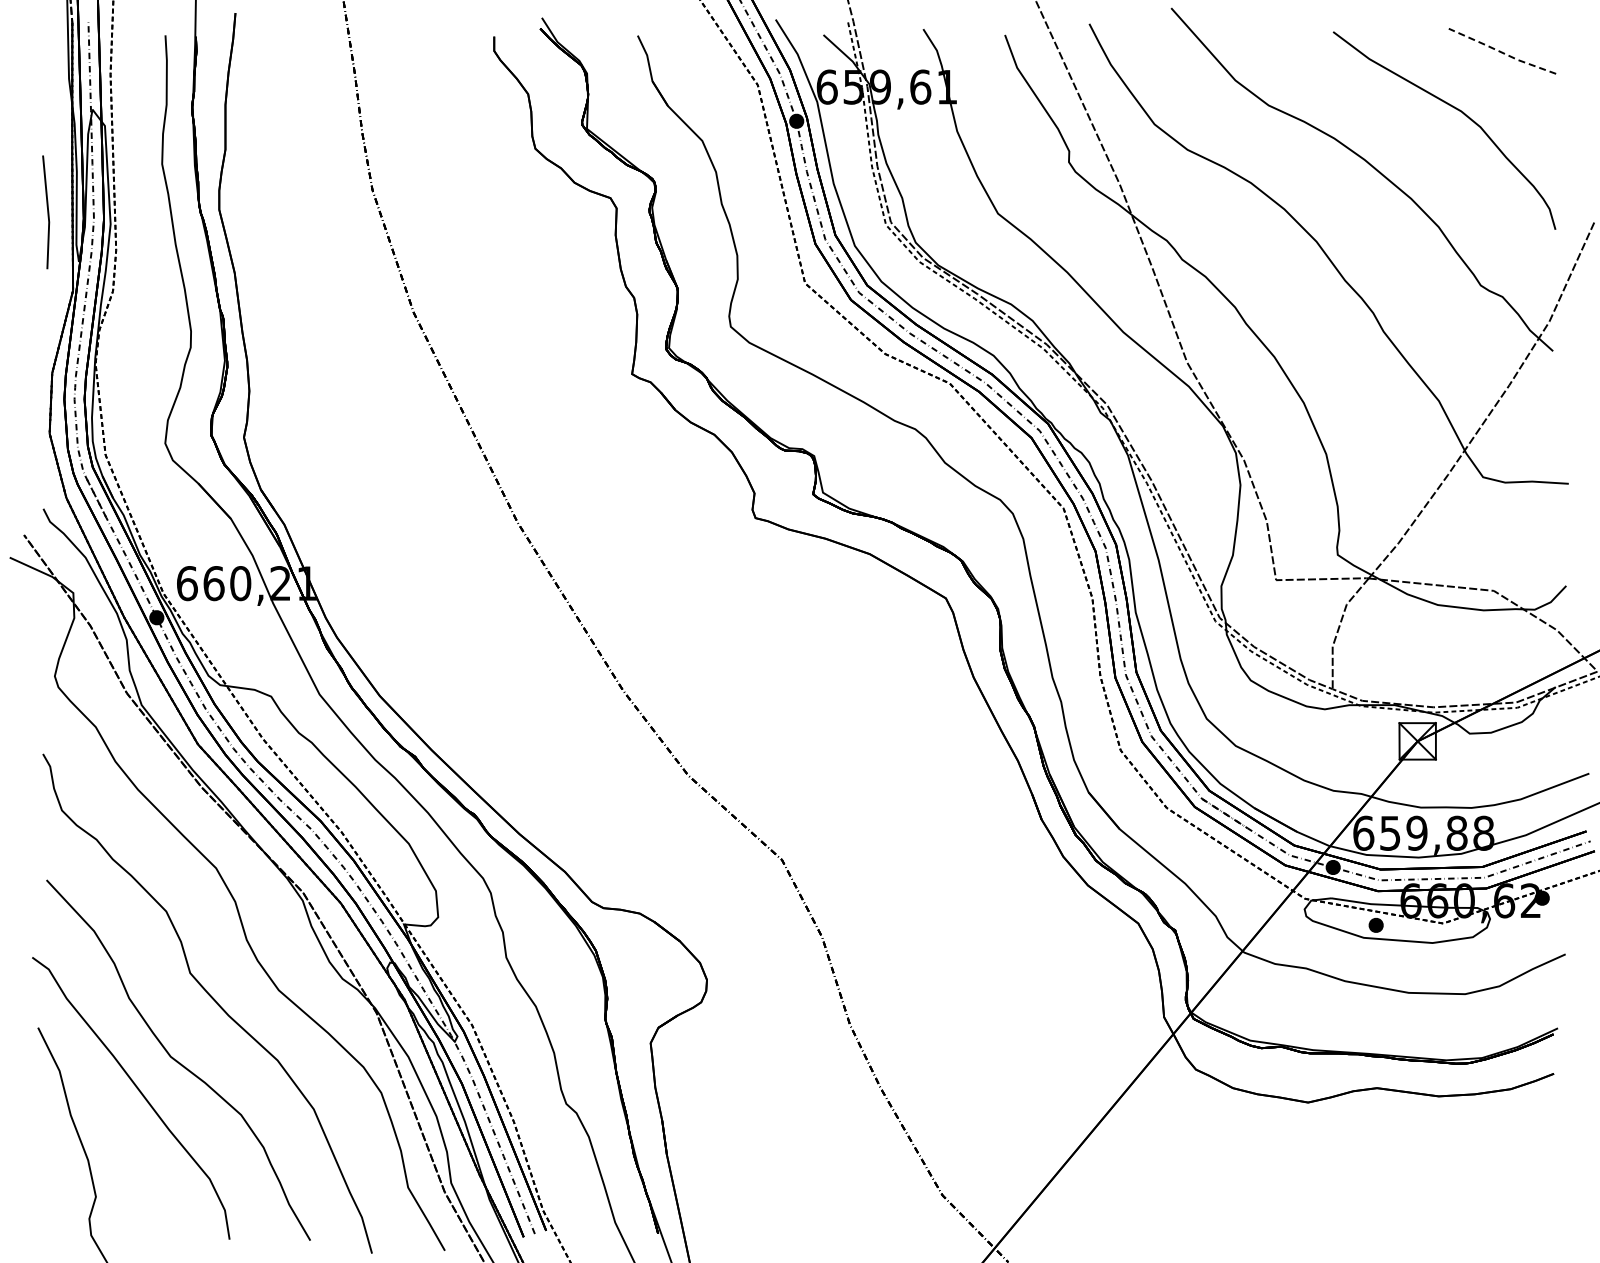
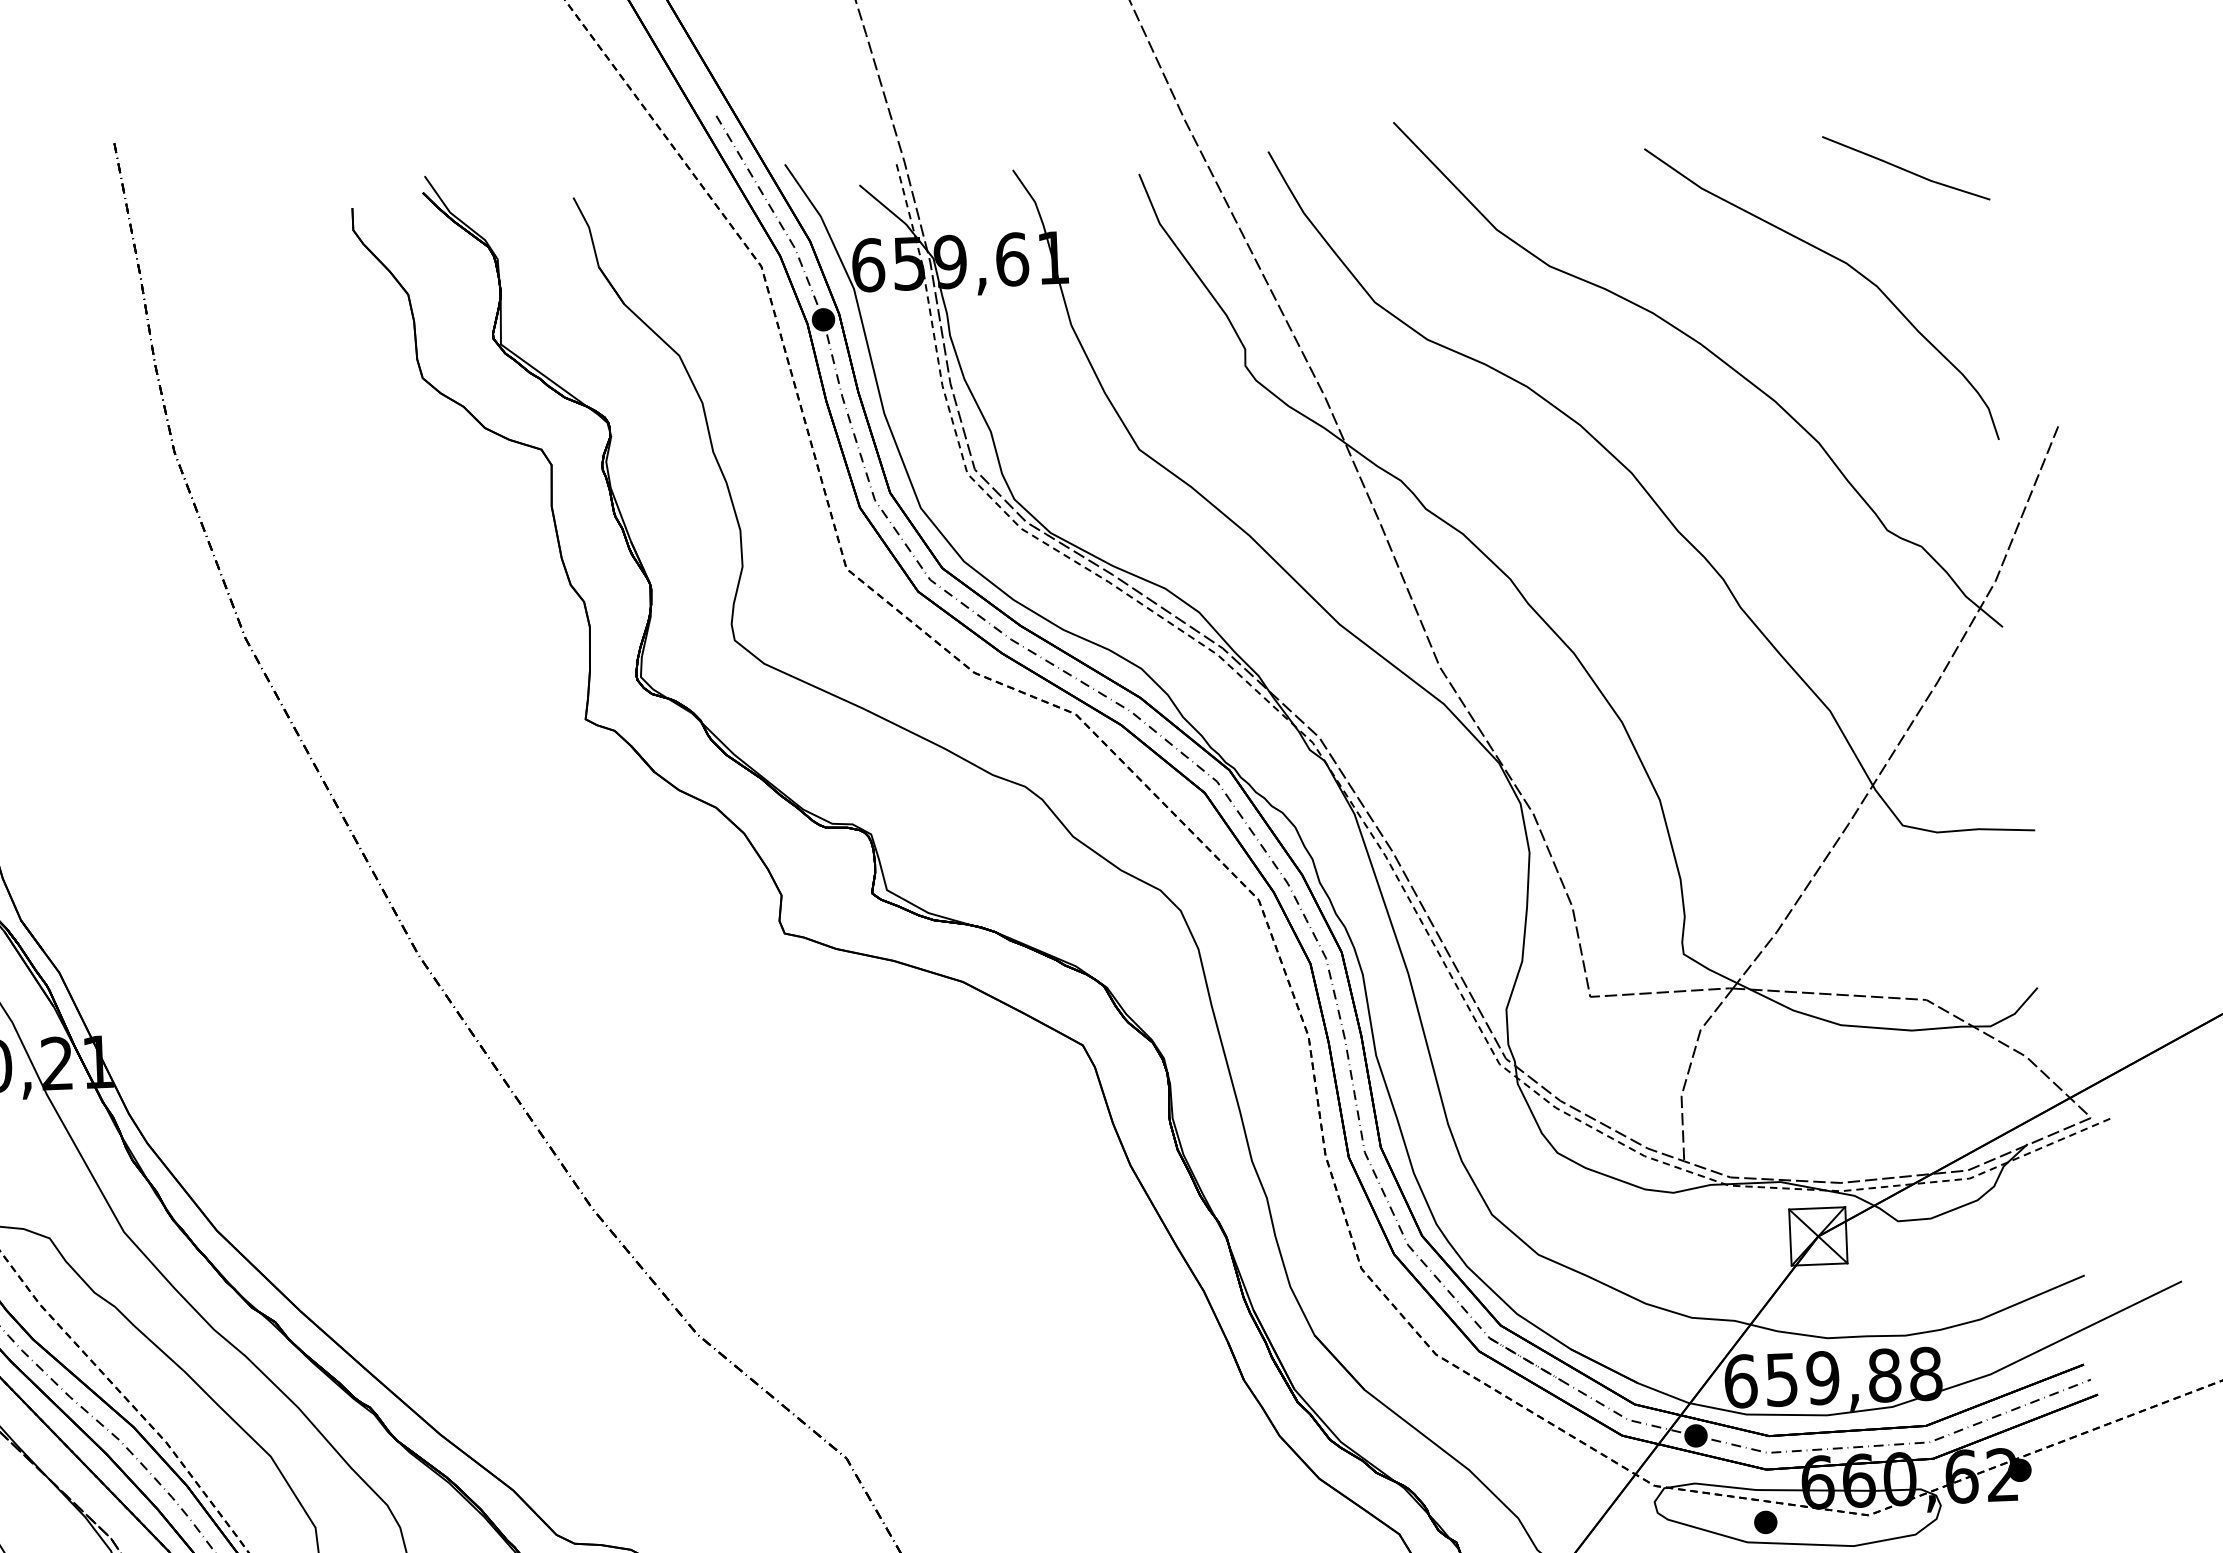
line: (1502, 52) -> (1906, 170), dashed -> solid

